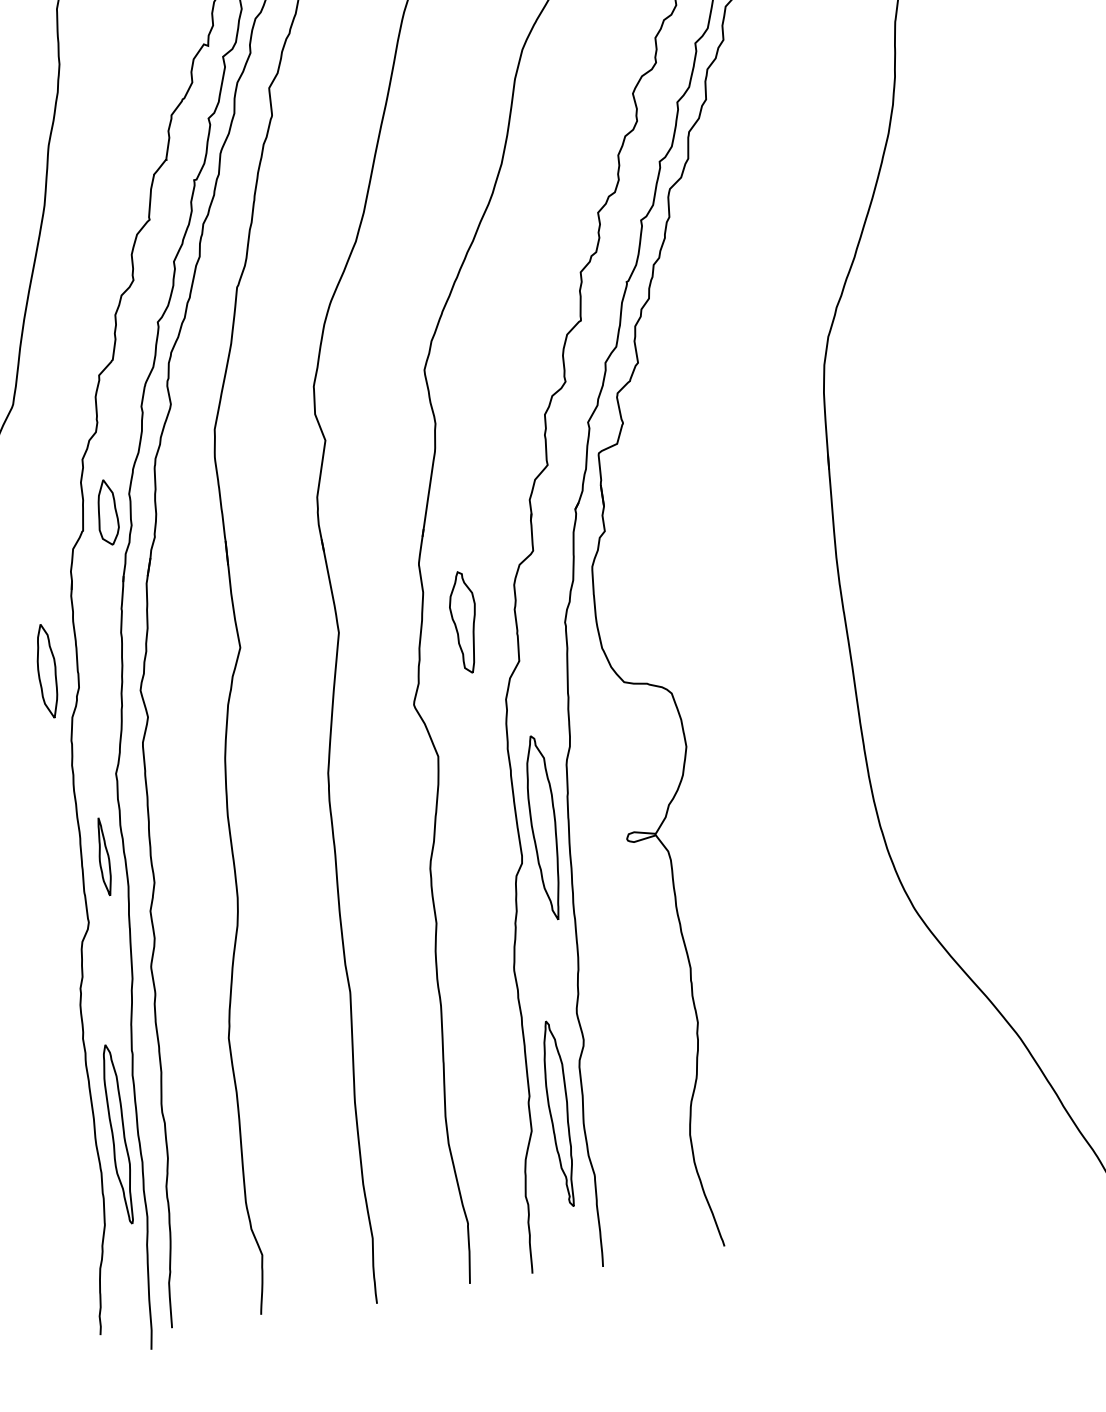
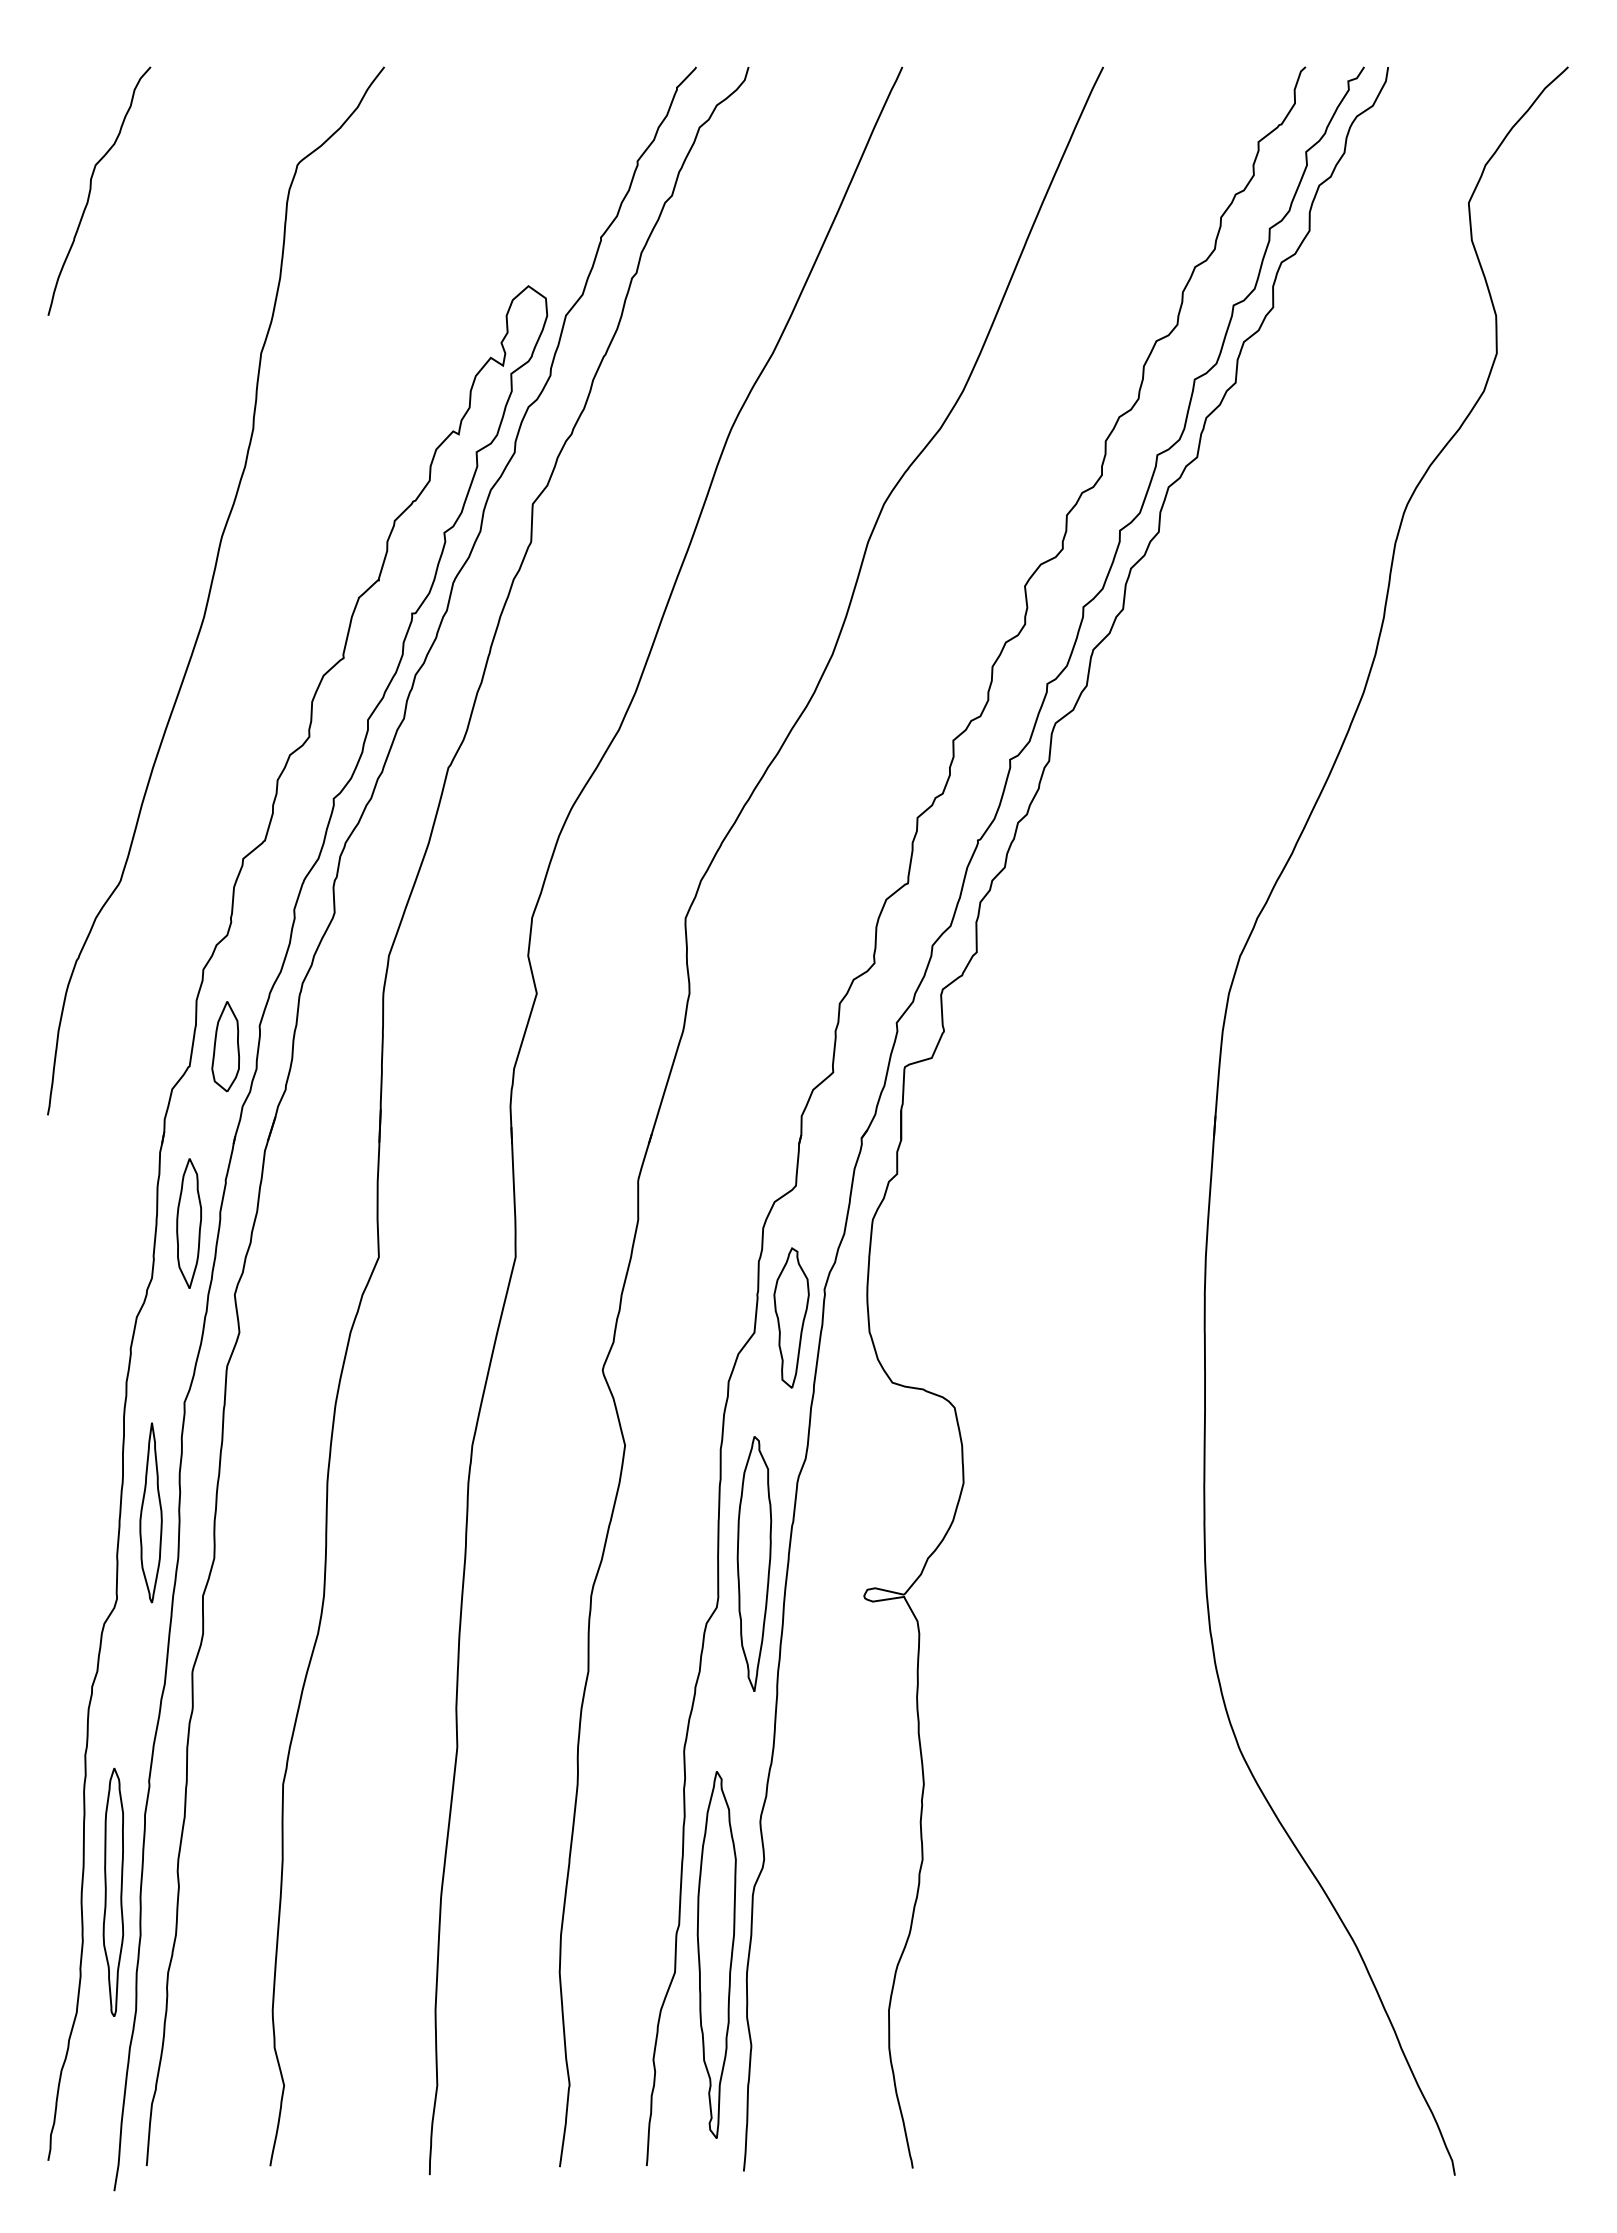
part: (464, 622) -> (791, 1317), moved
part: (46, 671) -> (188, 1223), moved
part: (103, 856) -> (150, 1512), size x1.67
part: (559, 1113) -> (716, 1954), size x1.43

